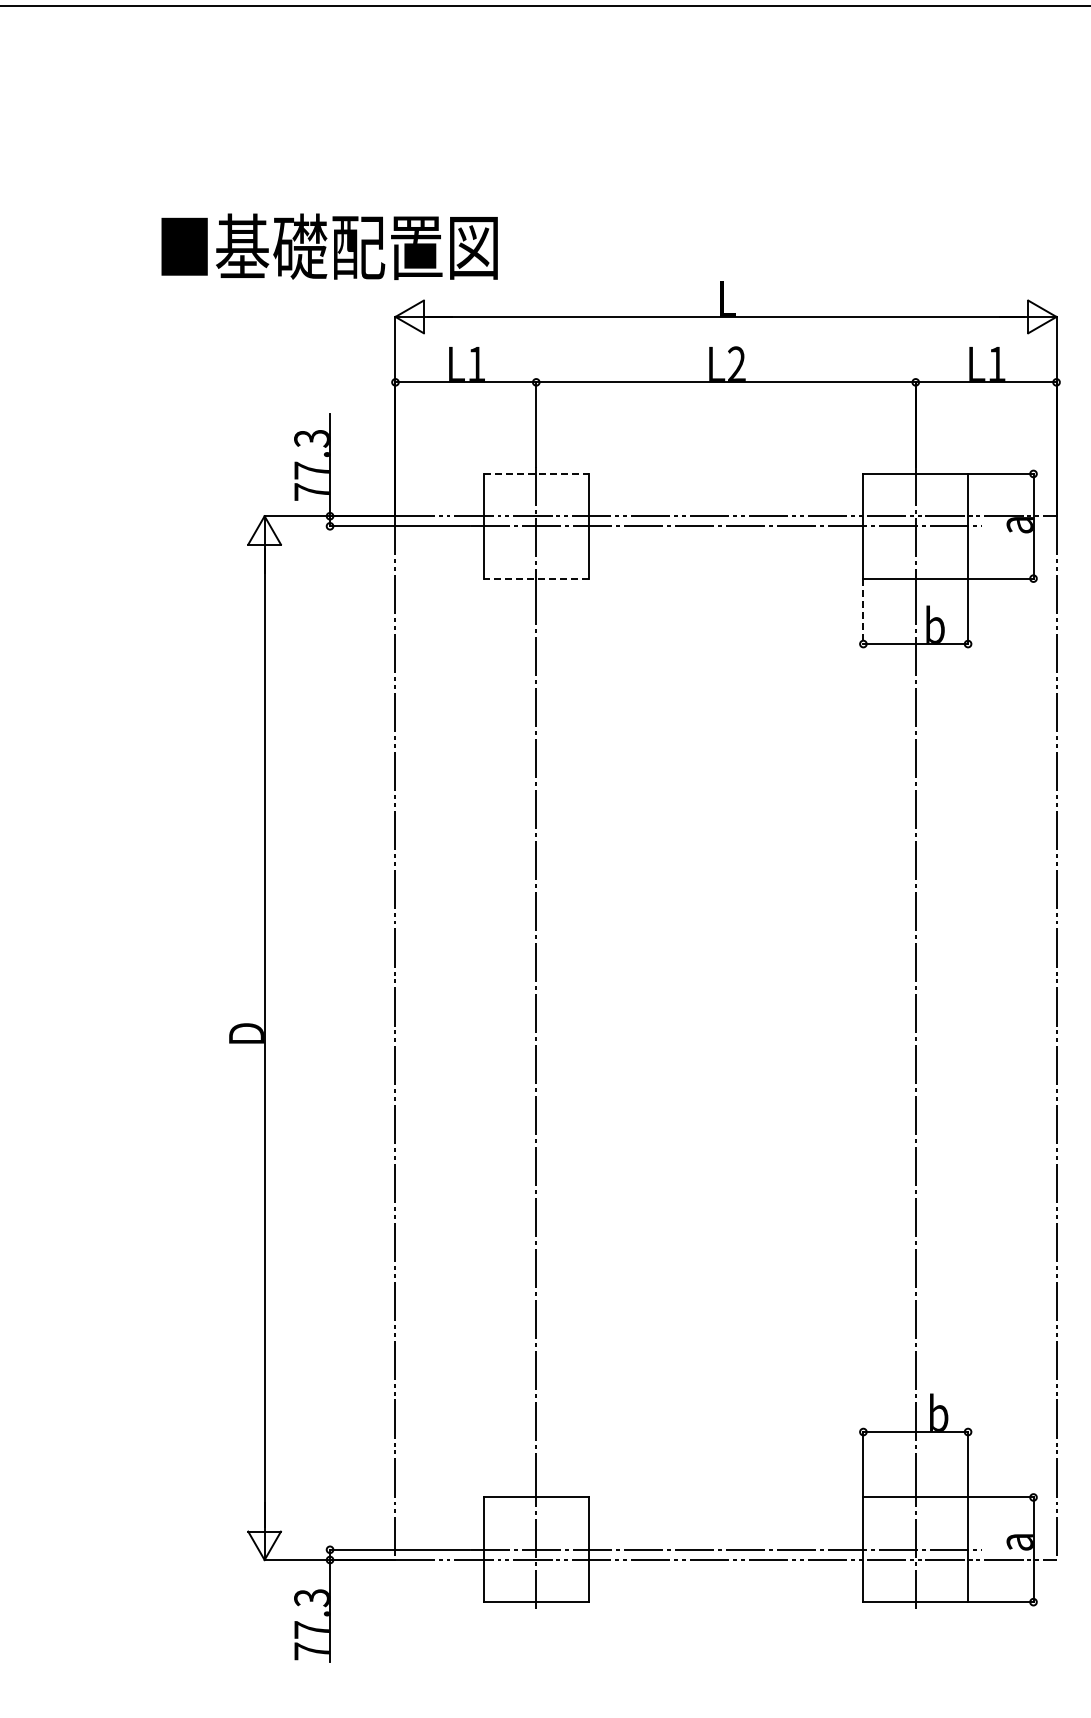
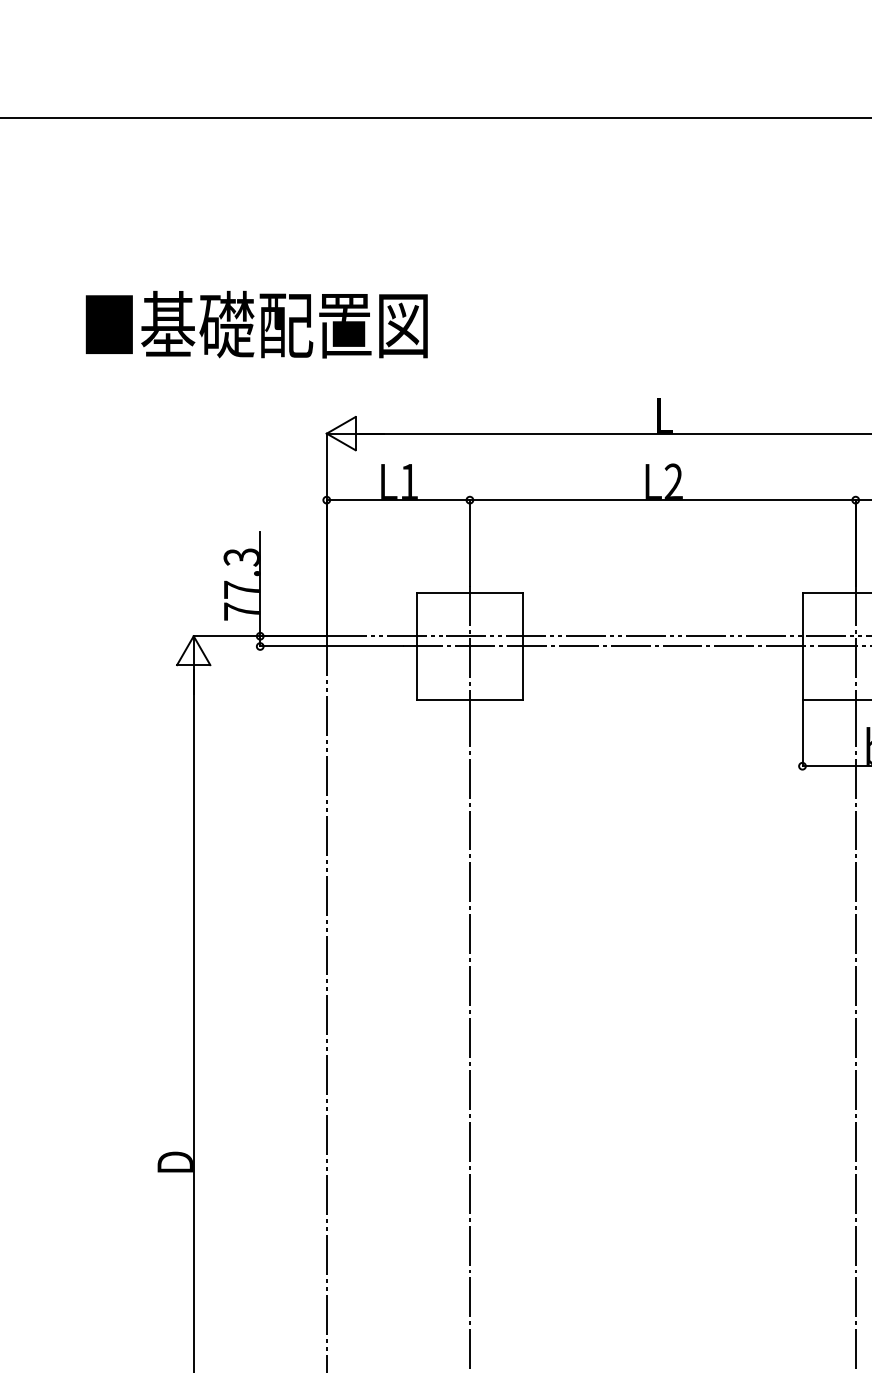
text: (329, 246) -> (256, 324), moved
line: (536, 473) -> (470, 592), dashed -> solid
line: (535, 578) -> (469, 699), dashed -> solid
line: (863, 611) -> (802, 733), dashed -> solid

